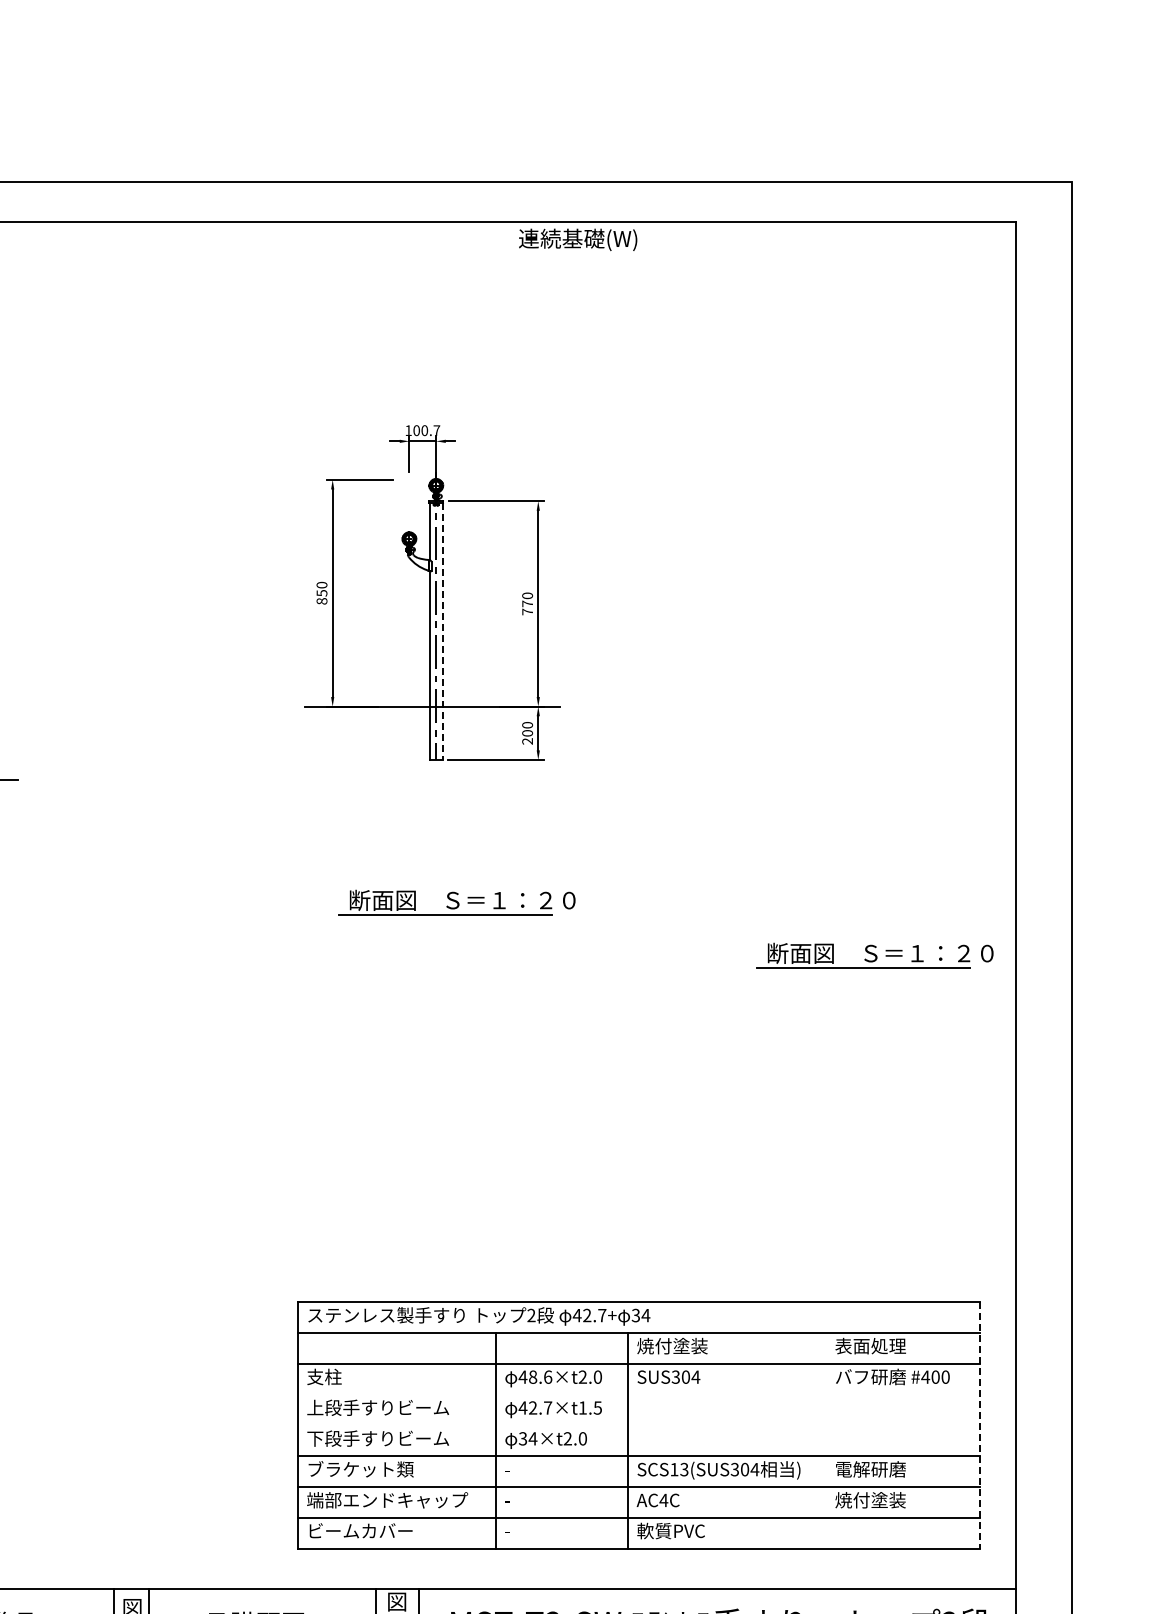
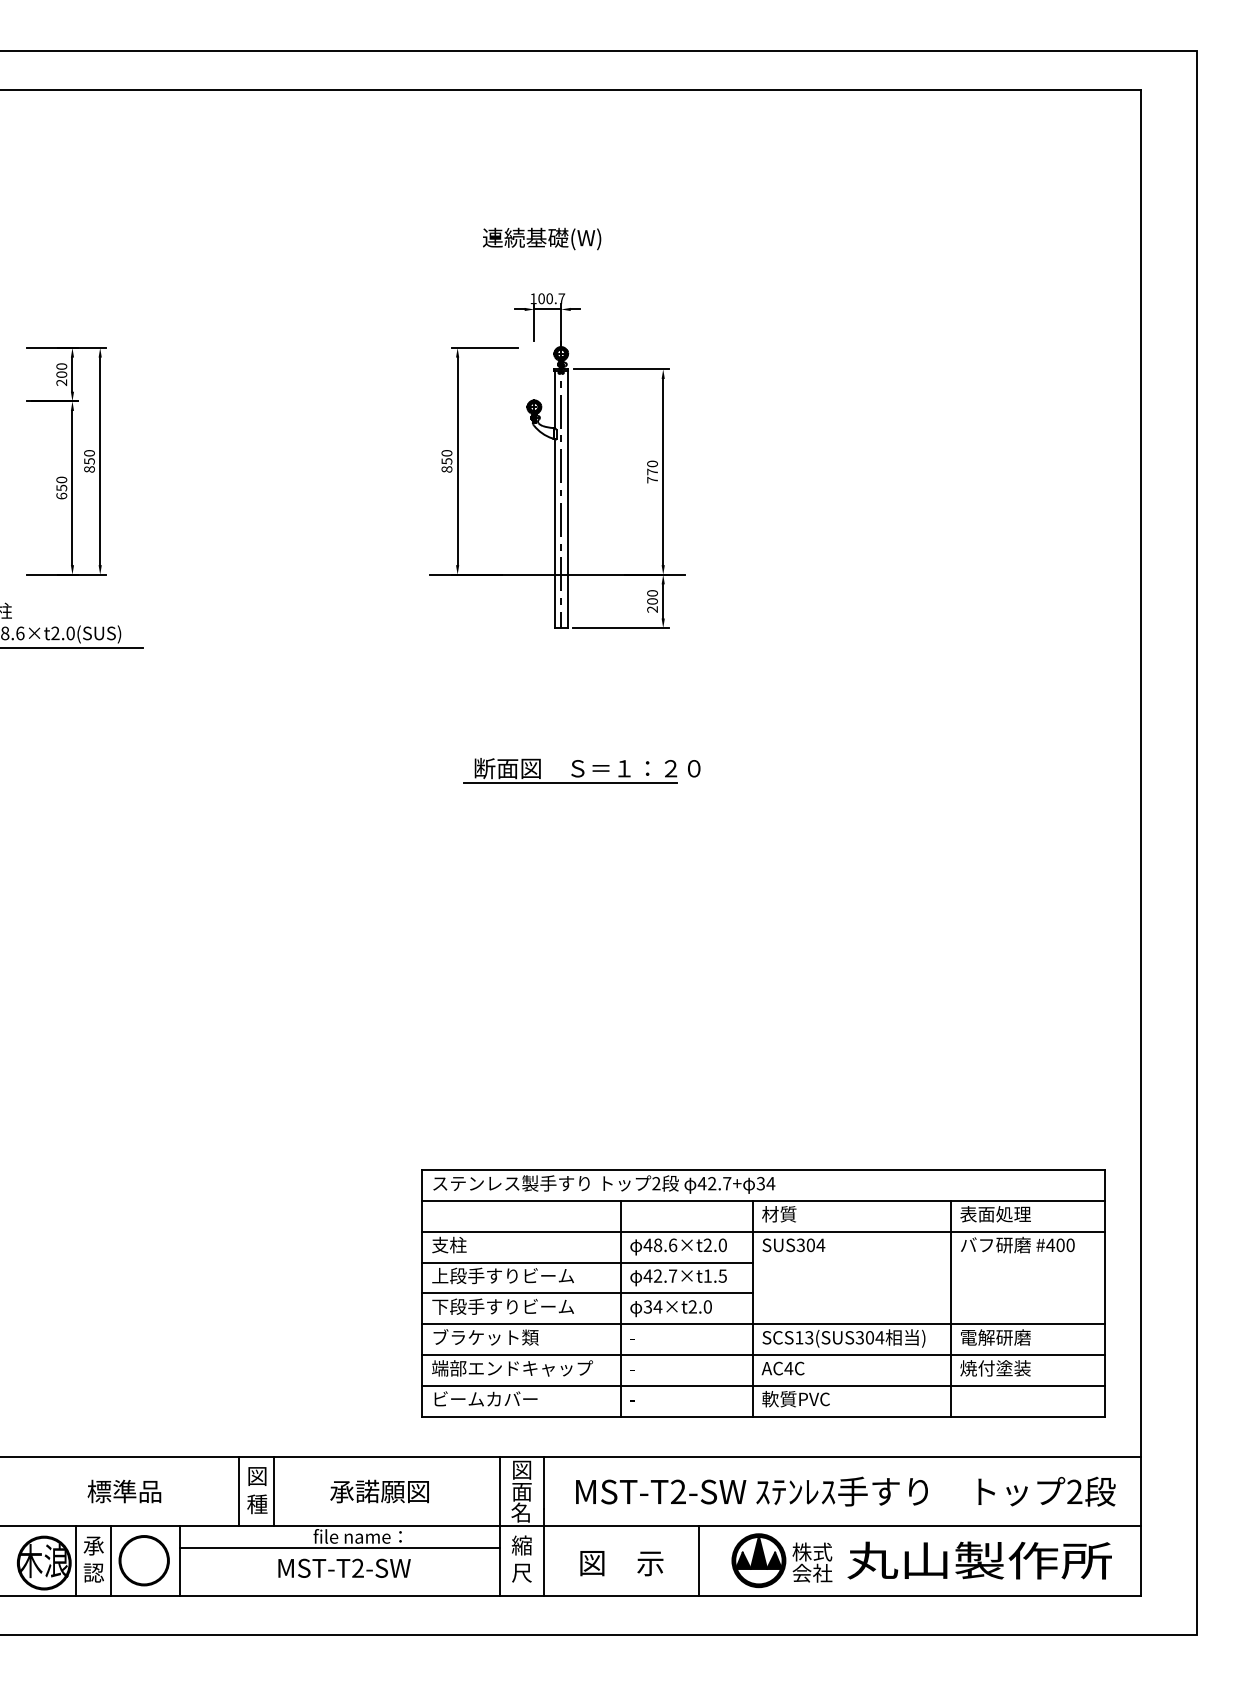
text: (578, 239) -> (542, 238), moved
line: (442, 632) -> (567, 500), dashed -> solid
part: (874, 955) -> (999, 823), removed
text: (672, 1346) -> (797, 1214), 焼付塗装 -> 材質
line: (462, 1394) -> (587, 1262), added
line: (462, 1425) -> (587, 1293), added
line: (979, 1425) -> (1104, 1293), dashed -> solid
line: (825, 1440) -> (950, 1308), added

